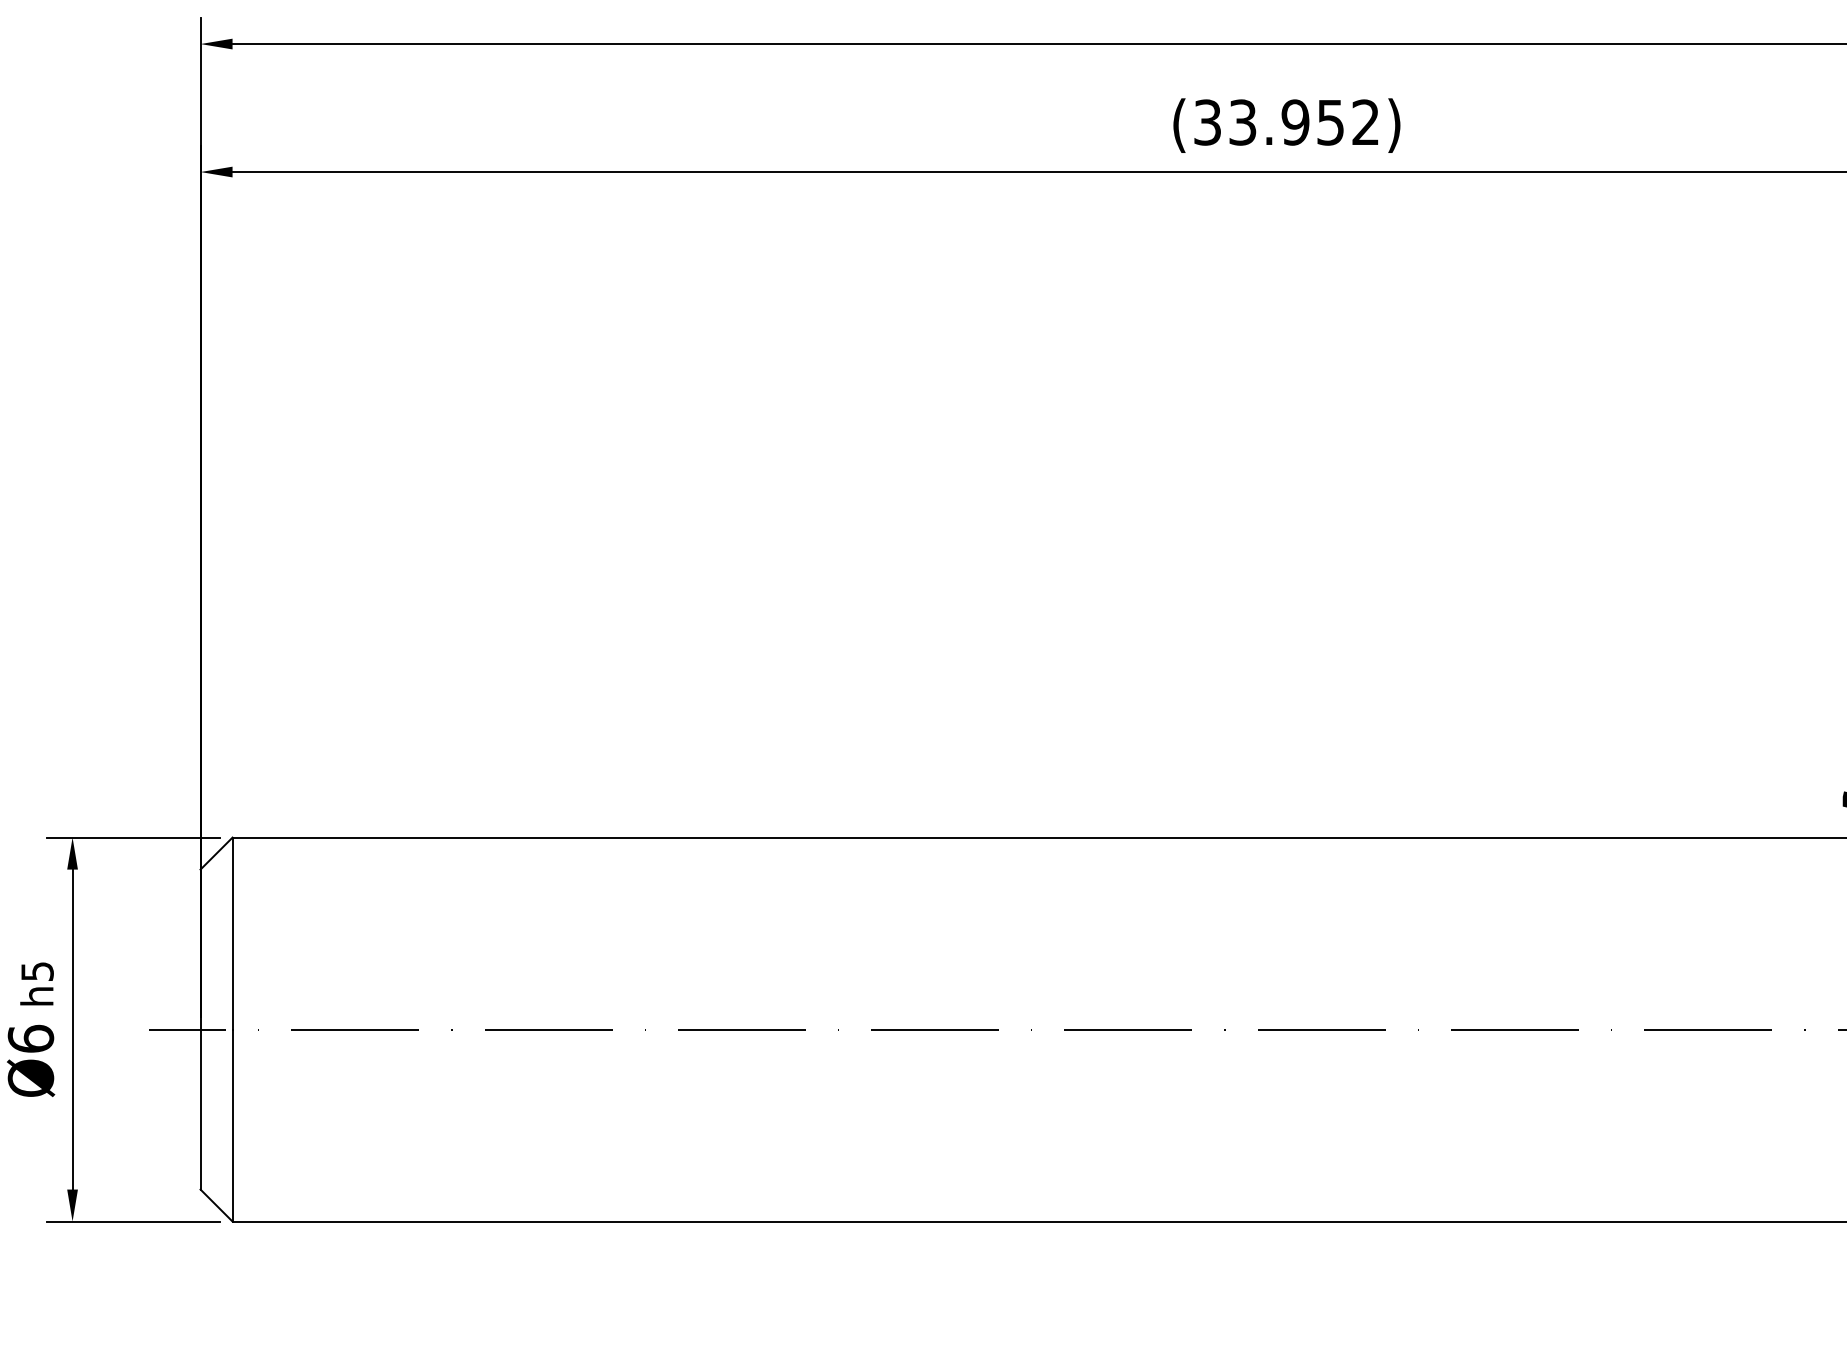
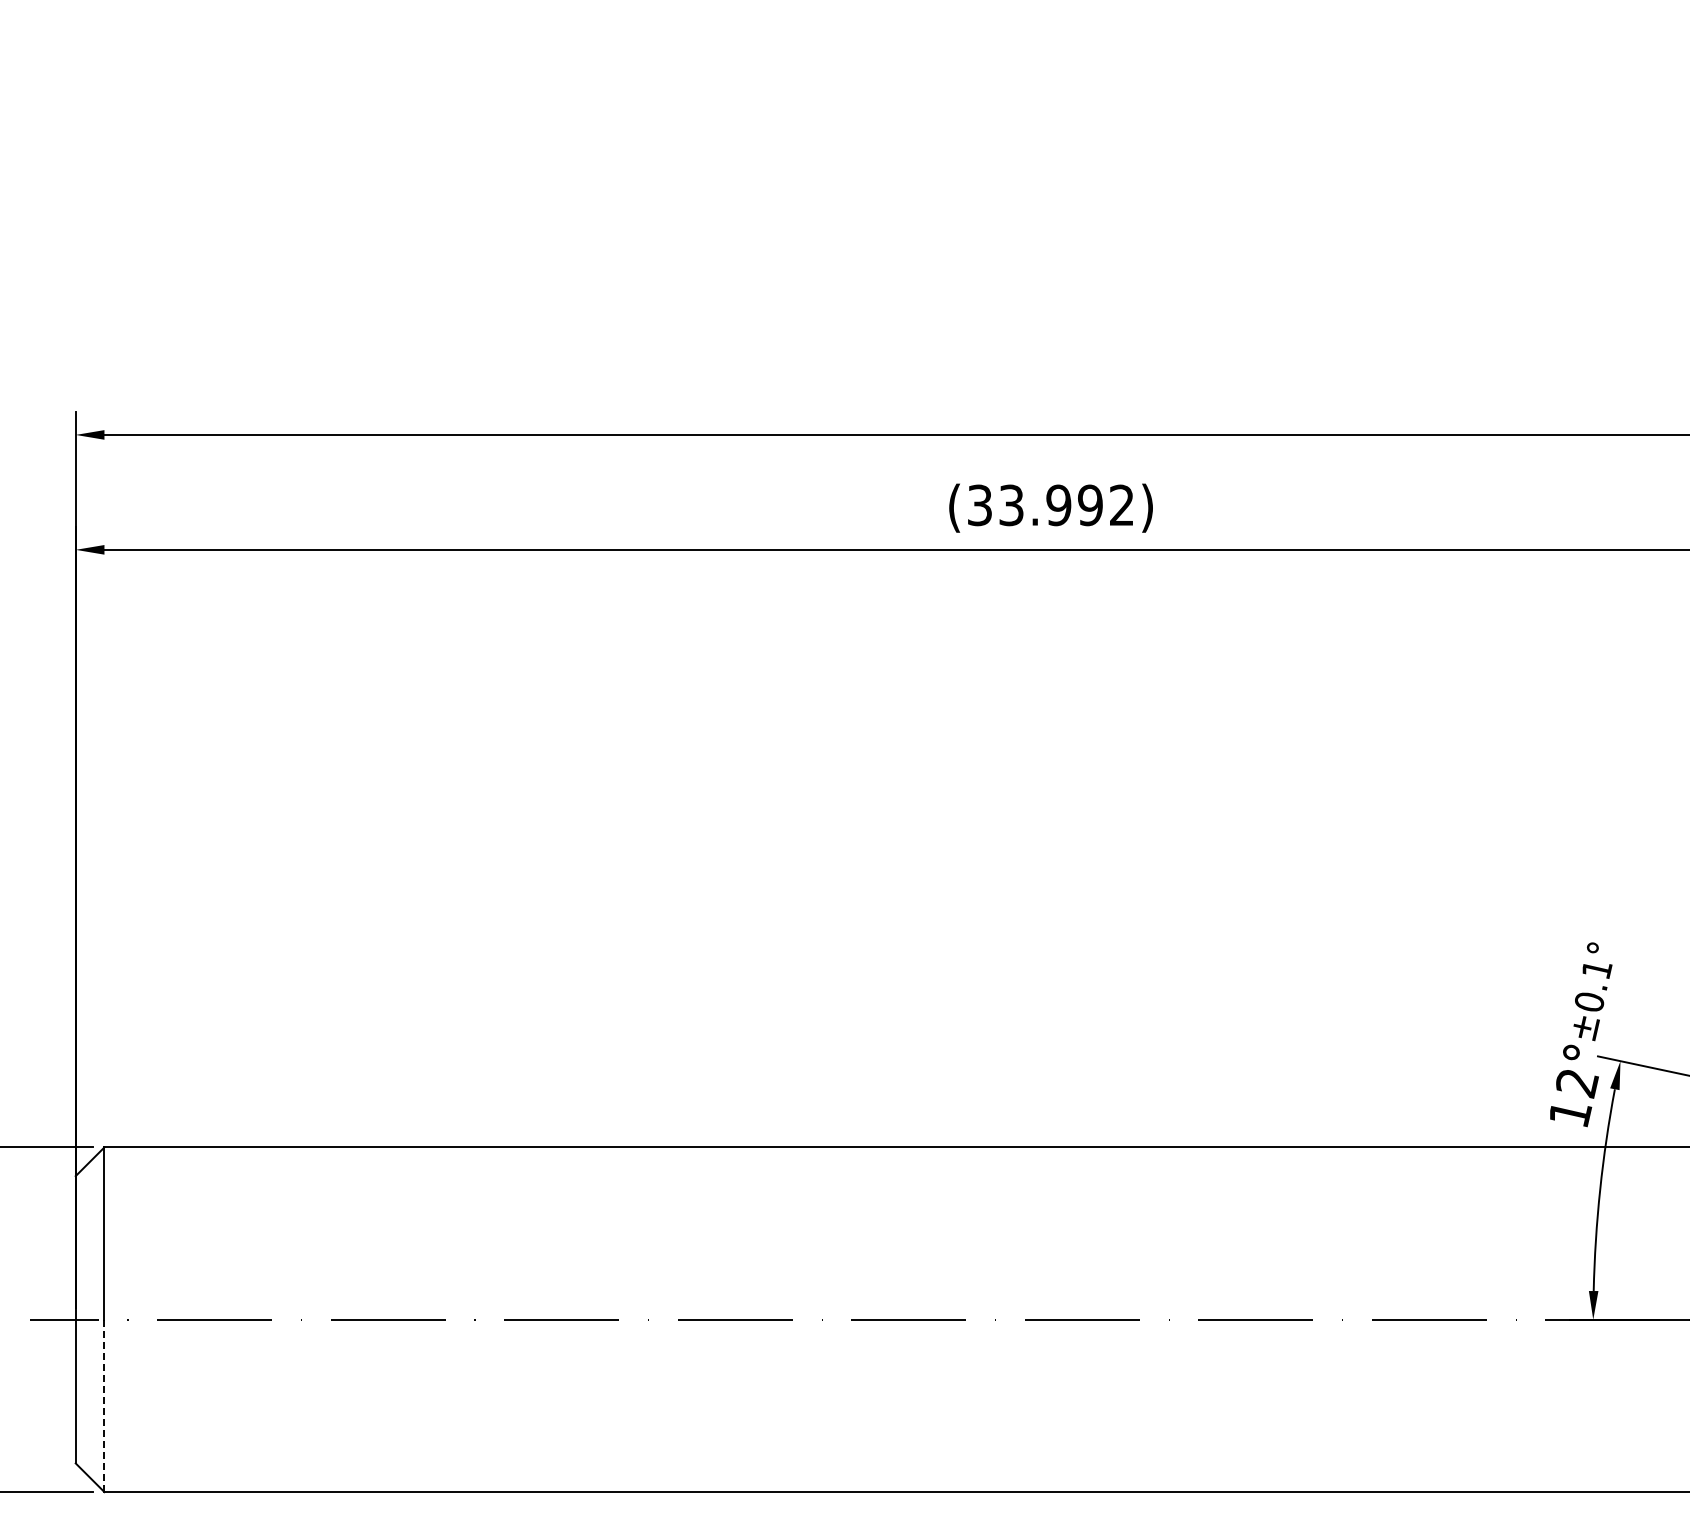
text: (1330, 122) -> (1090, 505), (33.952) -> (33.992)
line: (232, 1125) -> (104, 1405), solid -> dashed

